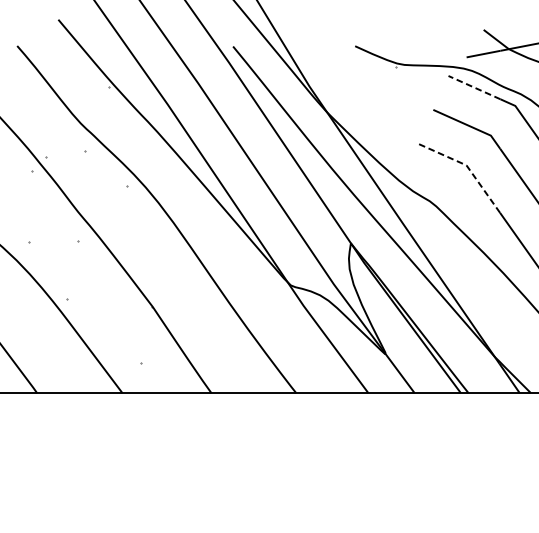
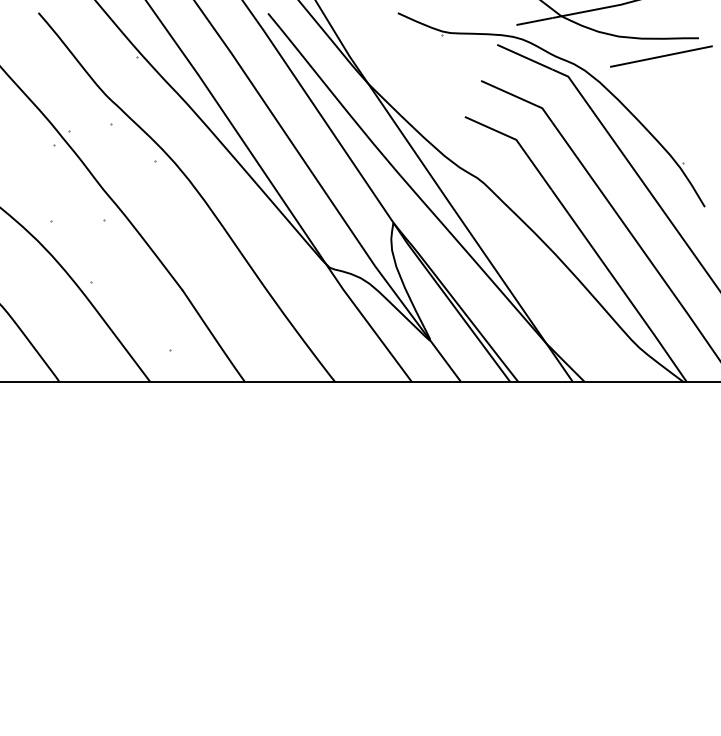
line: (474, 86) -> (524, 56), dashed -> solid
line: (467, 166) -> (517, 141), dashed -> solid

